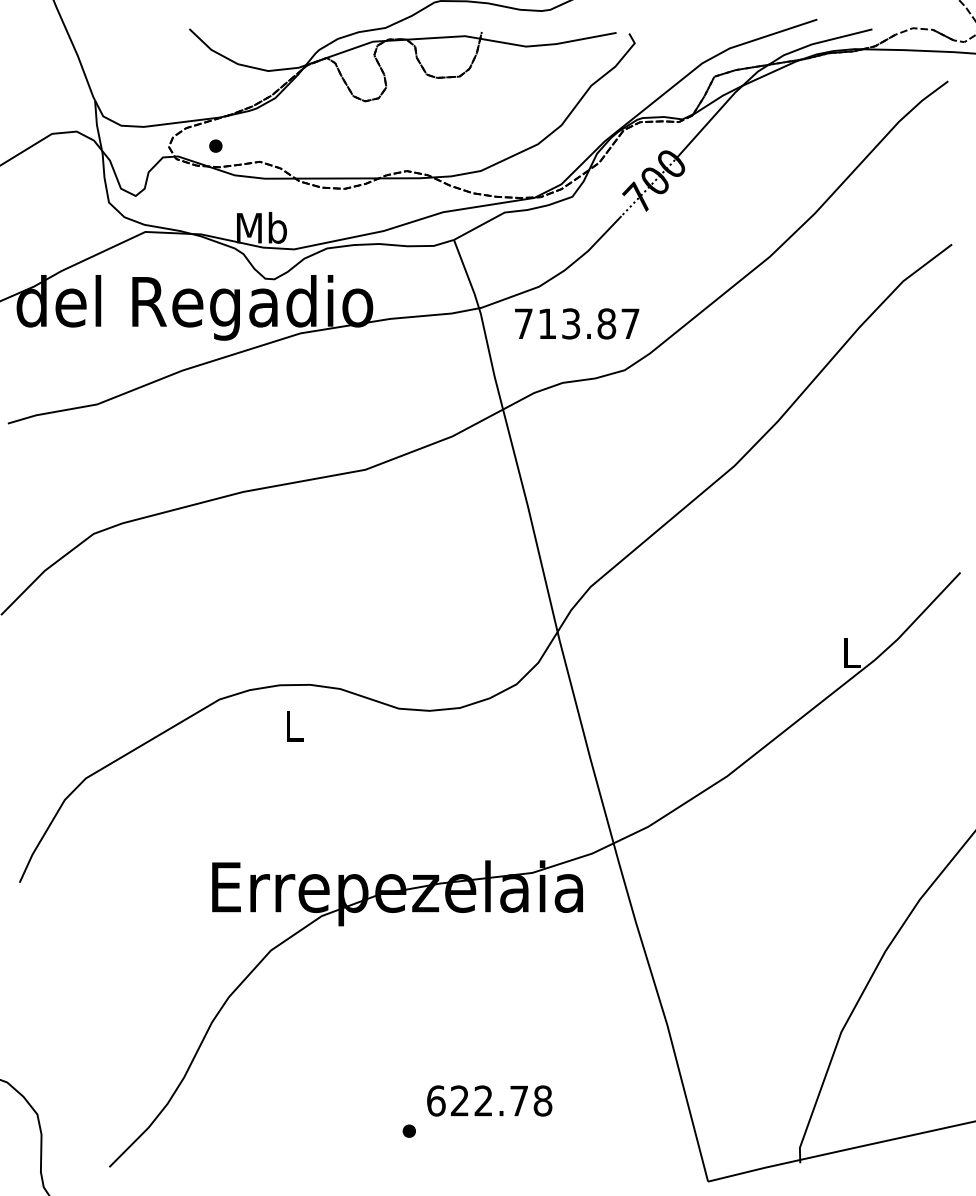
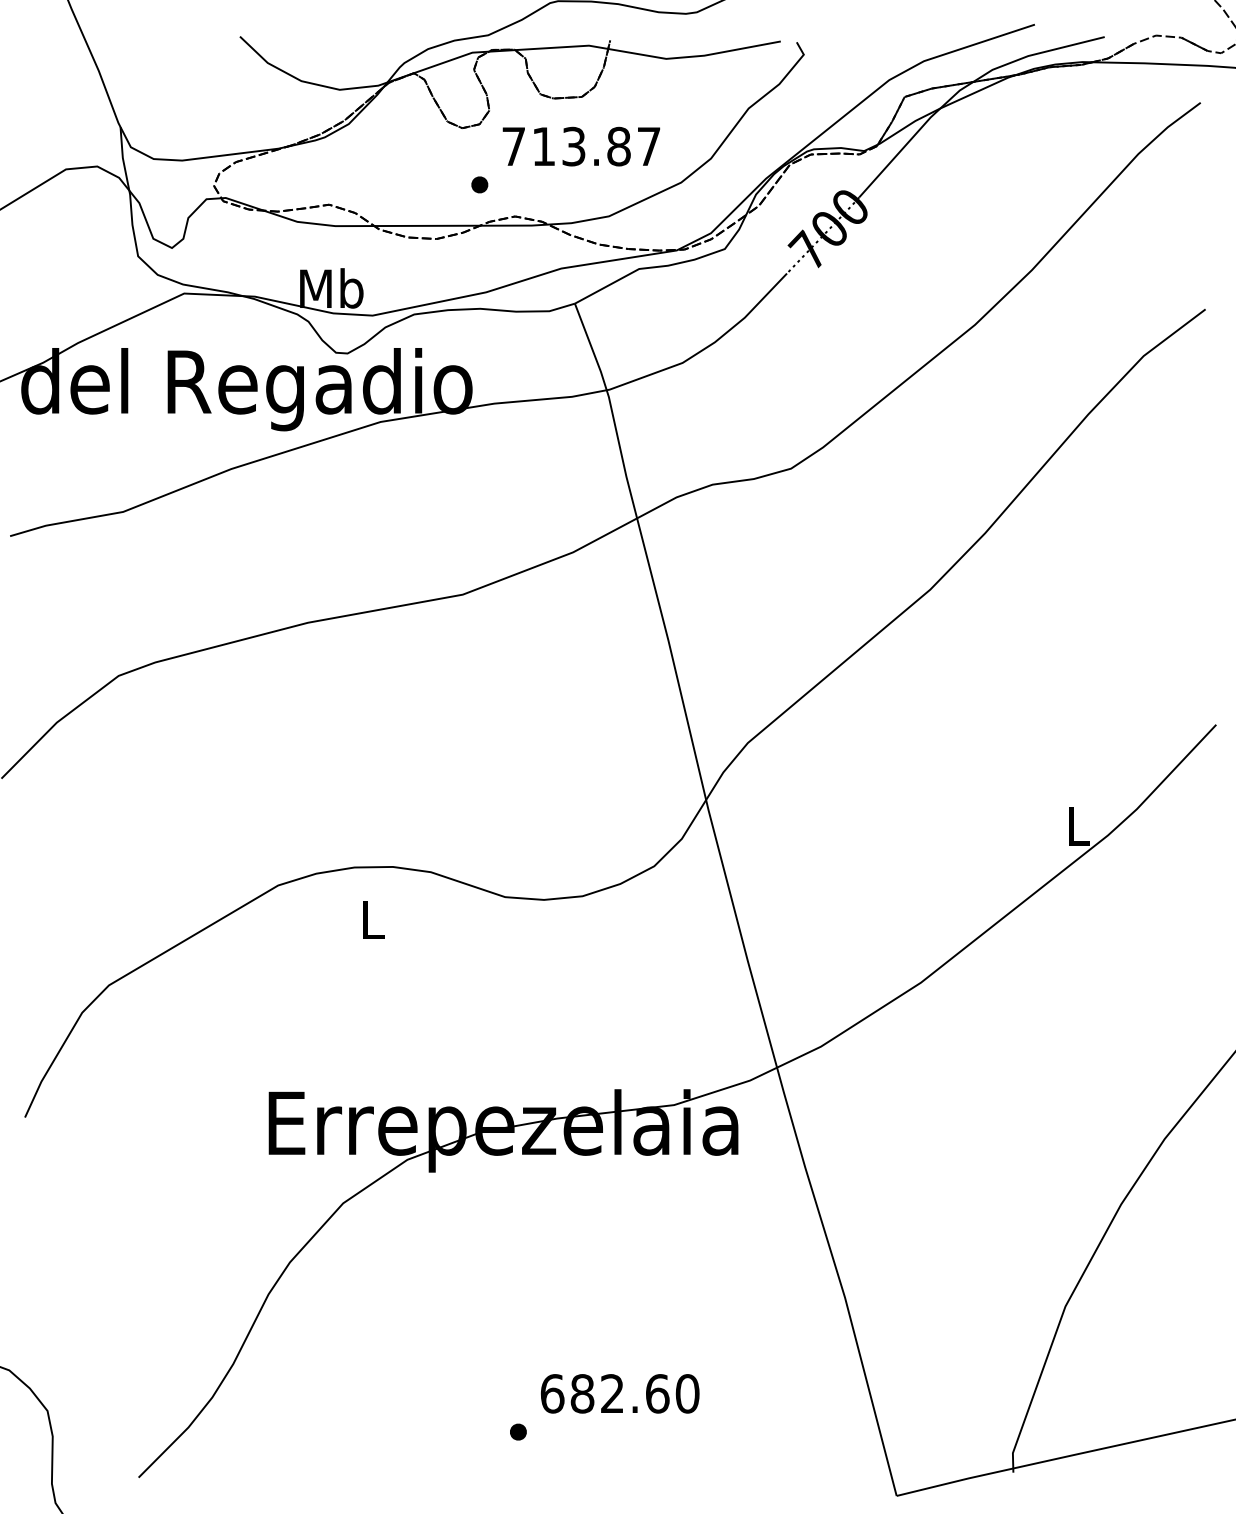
part: (215, 145) -> (479, 184), moved
text: (577, 323) -> (581, 146), moved
text: (501, 1100) -> (635, 1393), 622.78 -> 682.60

